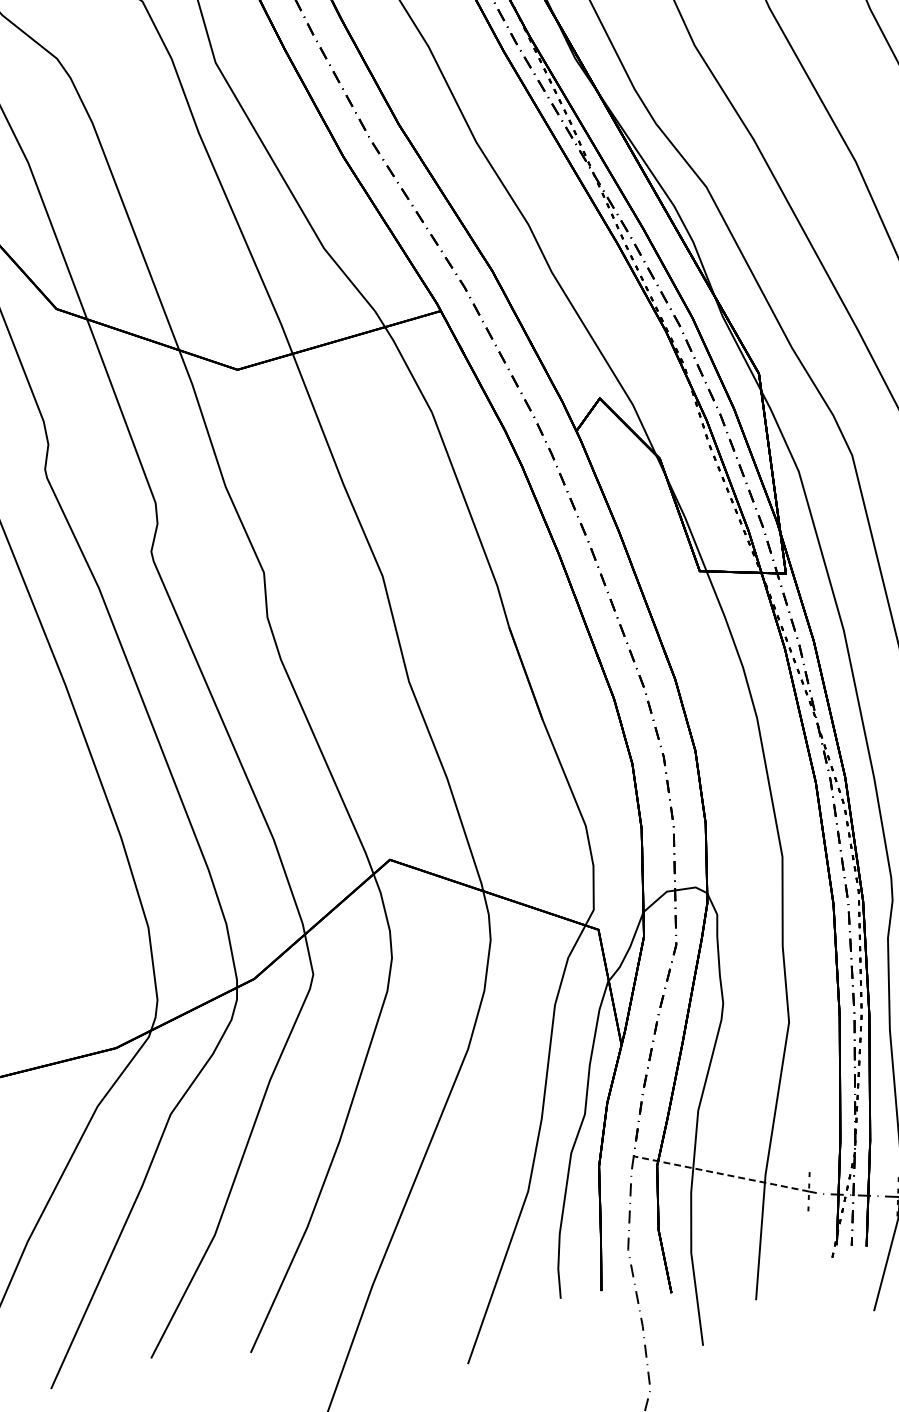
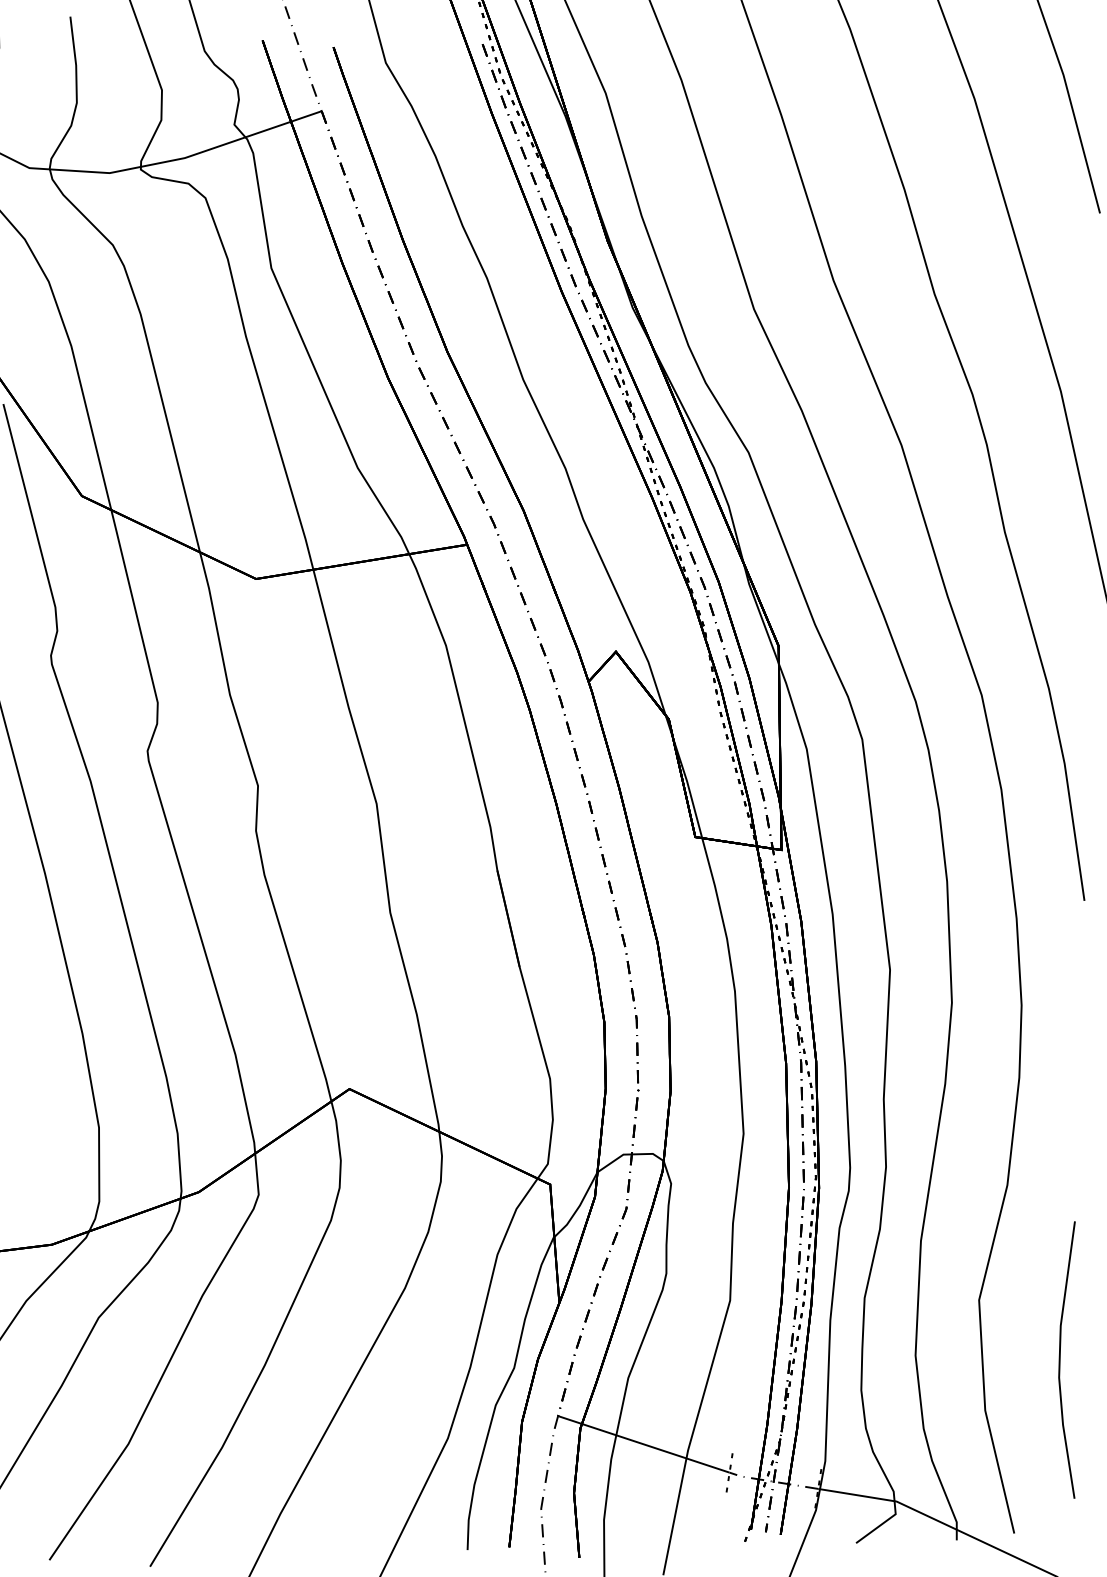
line: (721, 1174) -> (643, 1444), dashed -> solid

